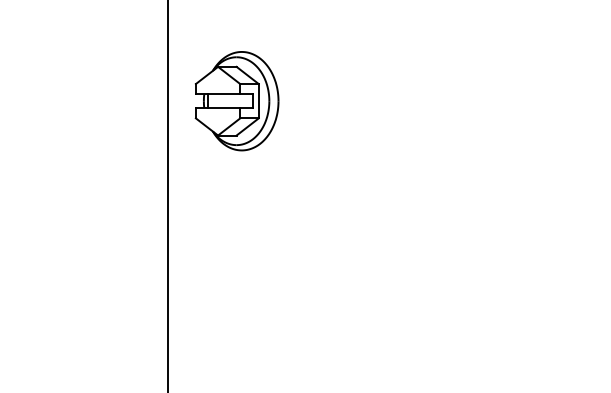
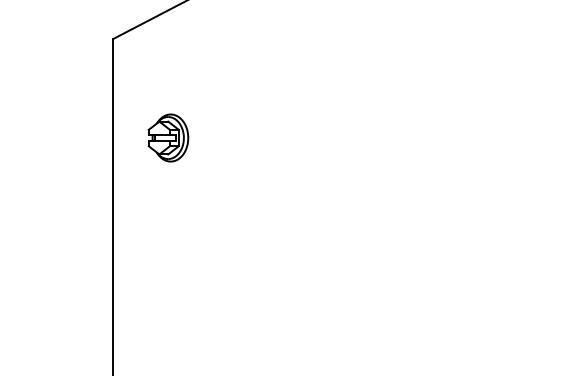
part: (237, 100) -> (168, 137), size x0.6

